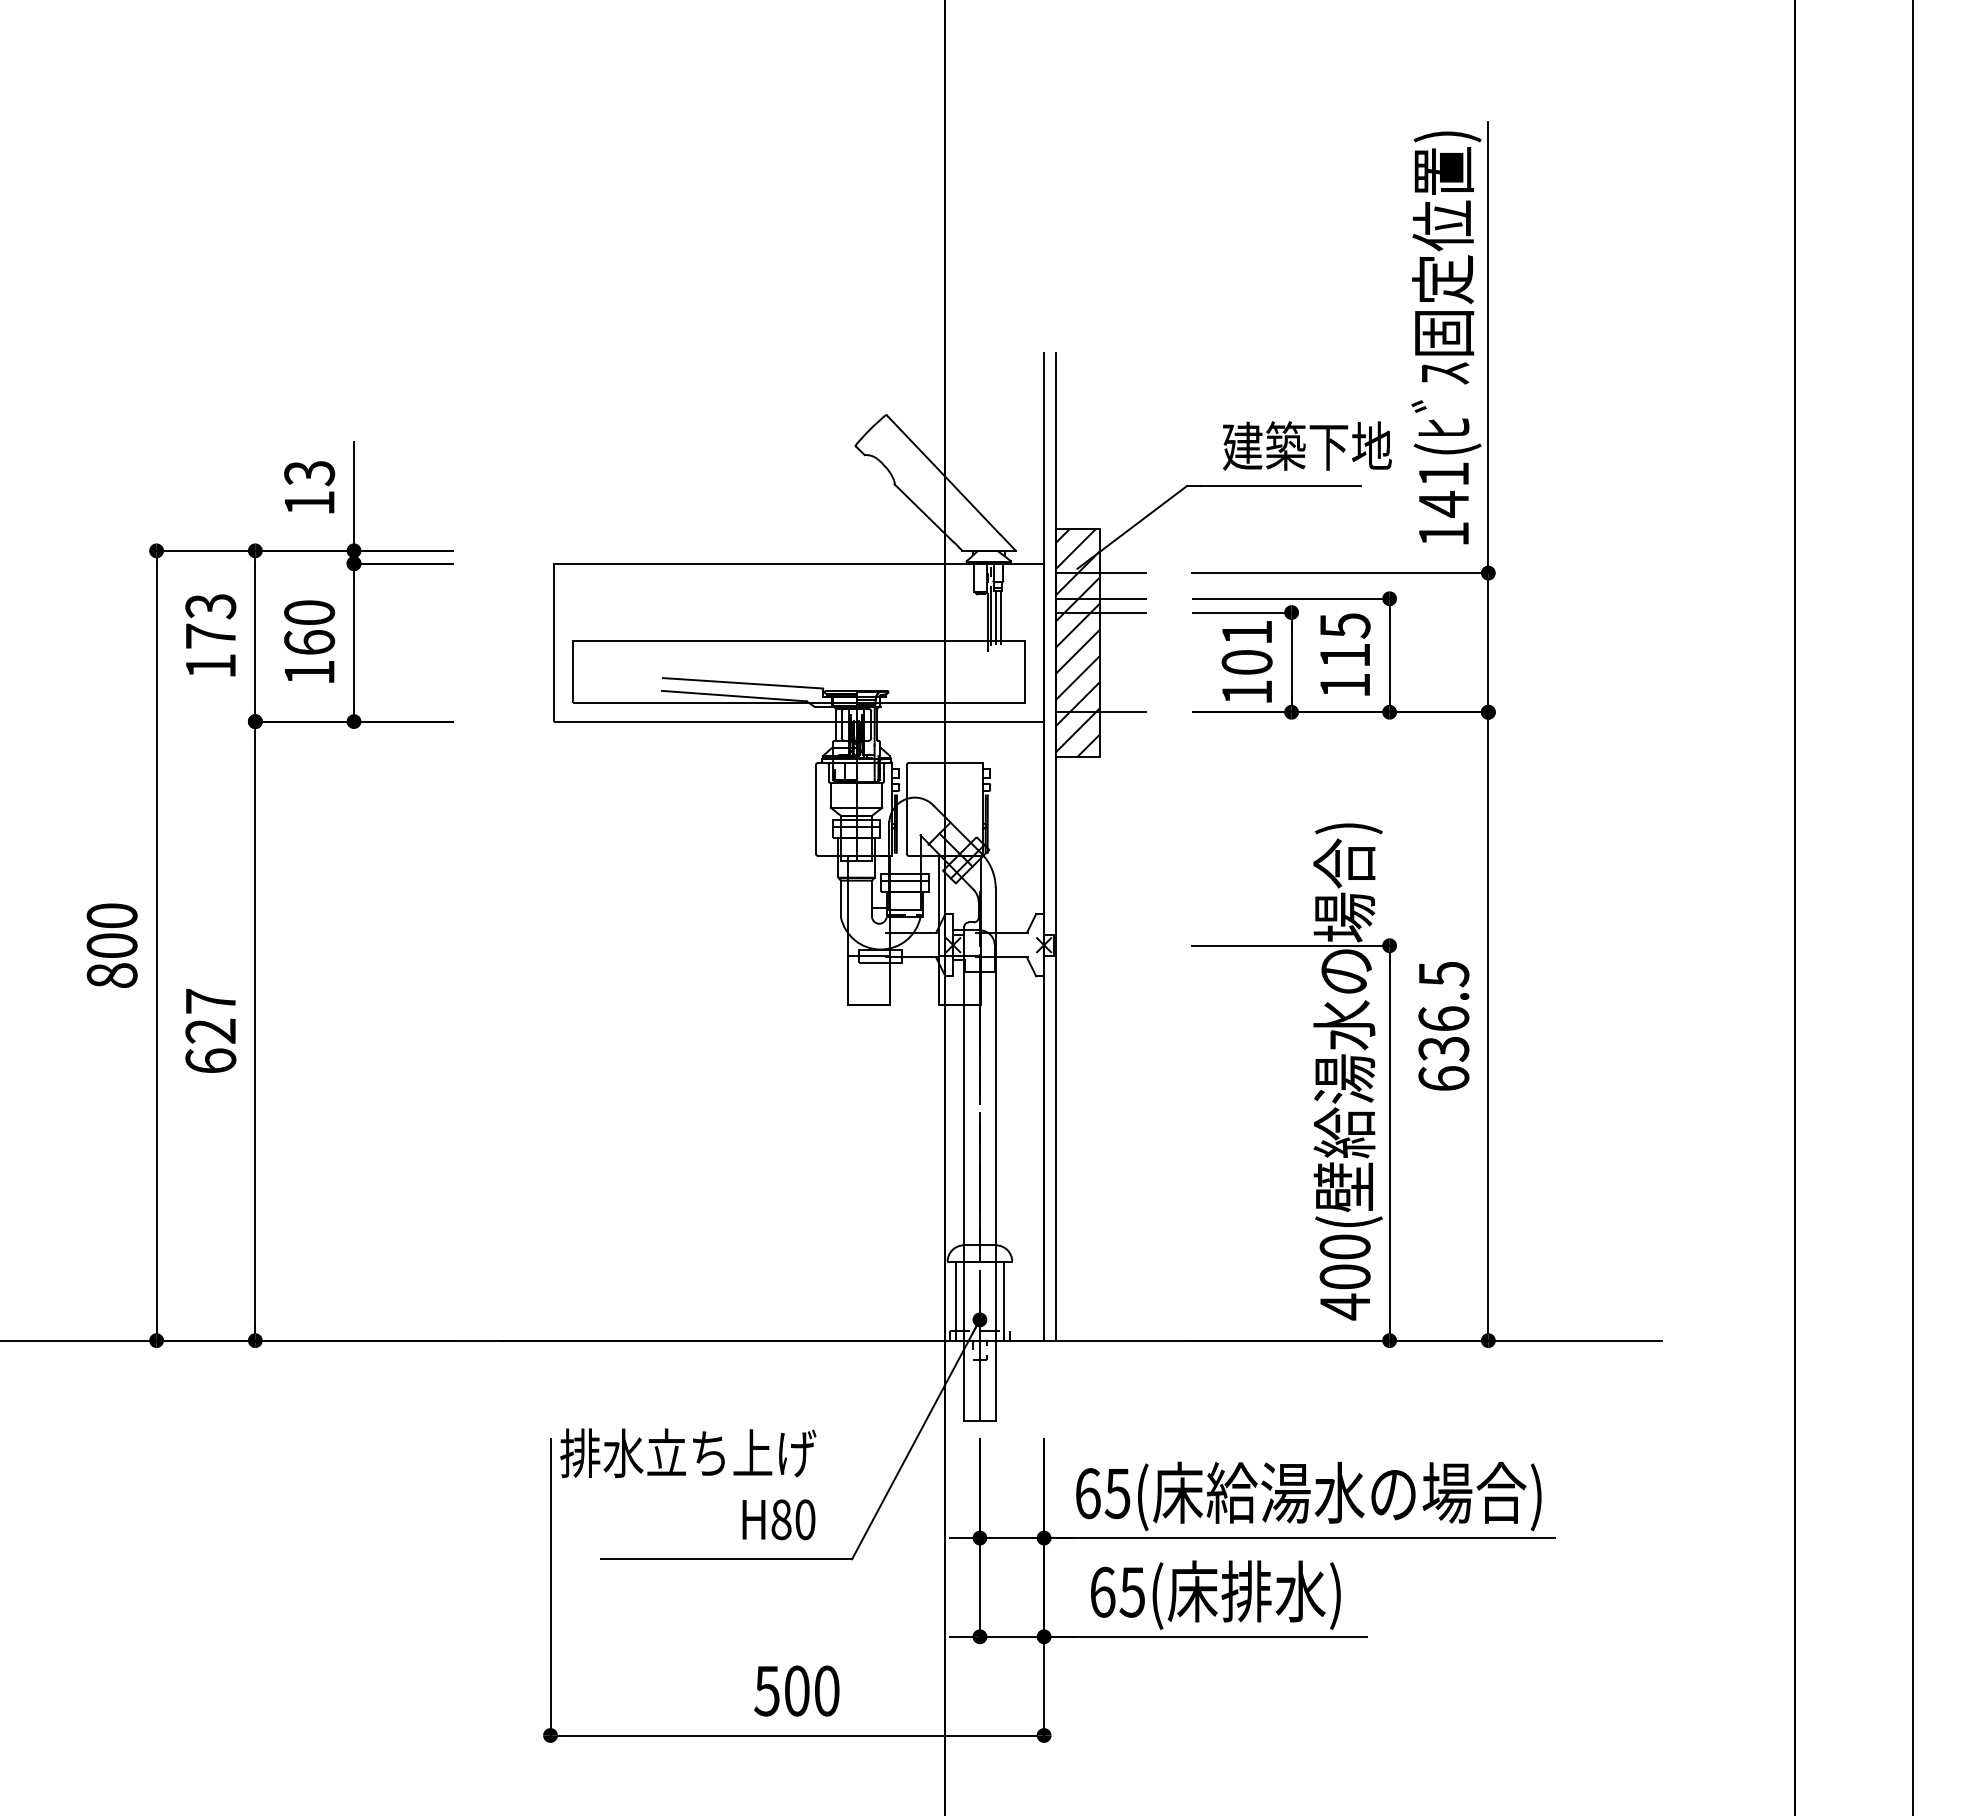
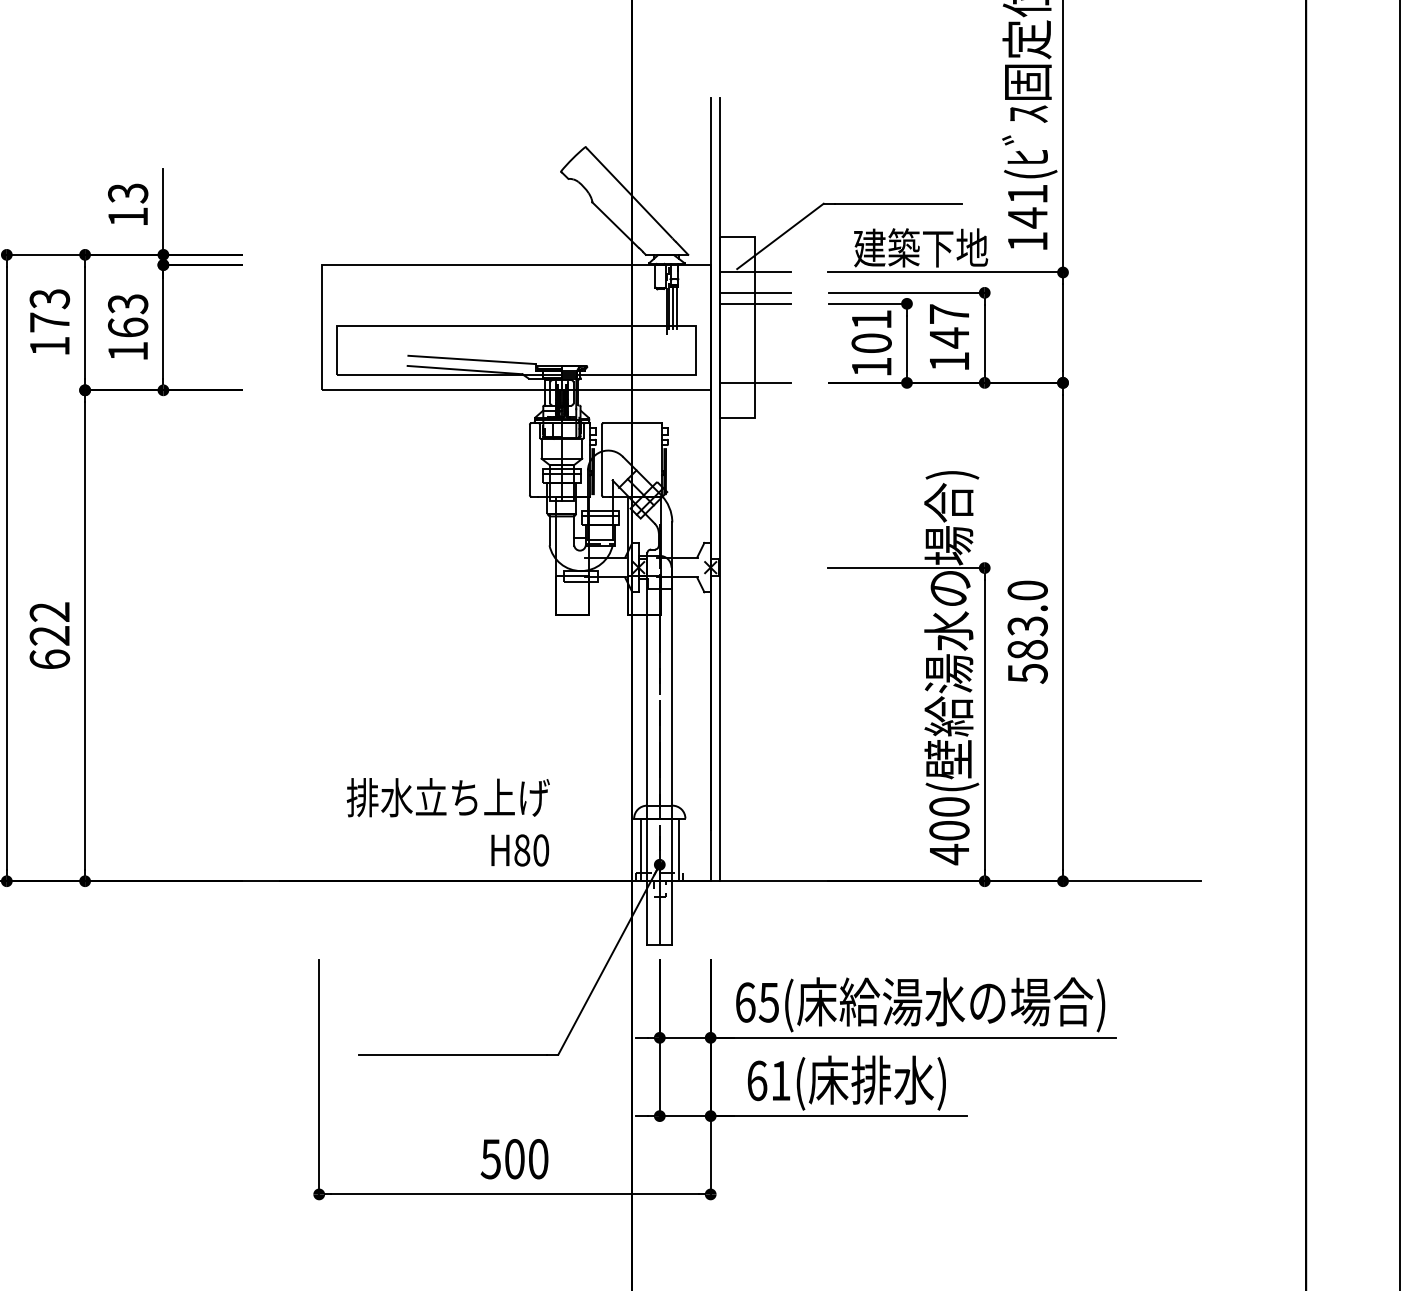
text: (1307, 445) -> (921, 247), moved
text: (309, 612) -> (128, 303), 160 -> 163
text: (1345, 641) -> (949, 326), 115 -> 147
hatch: (1077, 642) -> (737, 327), removed
text: (210, 1000) -> (49, 611), 627 -> 622
text: (1443, 1026) -> (1027, 632), 636.5 -> 583.0
text: (688, 1484) -> (448, 822), moved
text: (1131, 1592) -> (780, 1081), 65( -> 61(

